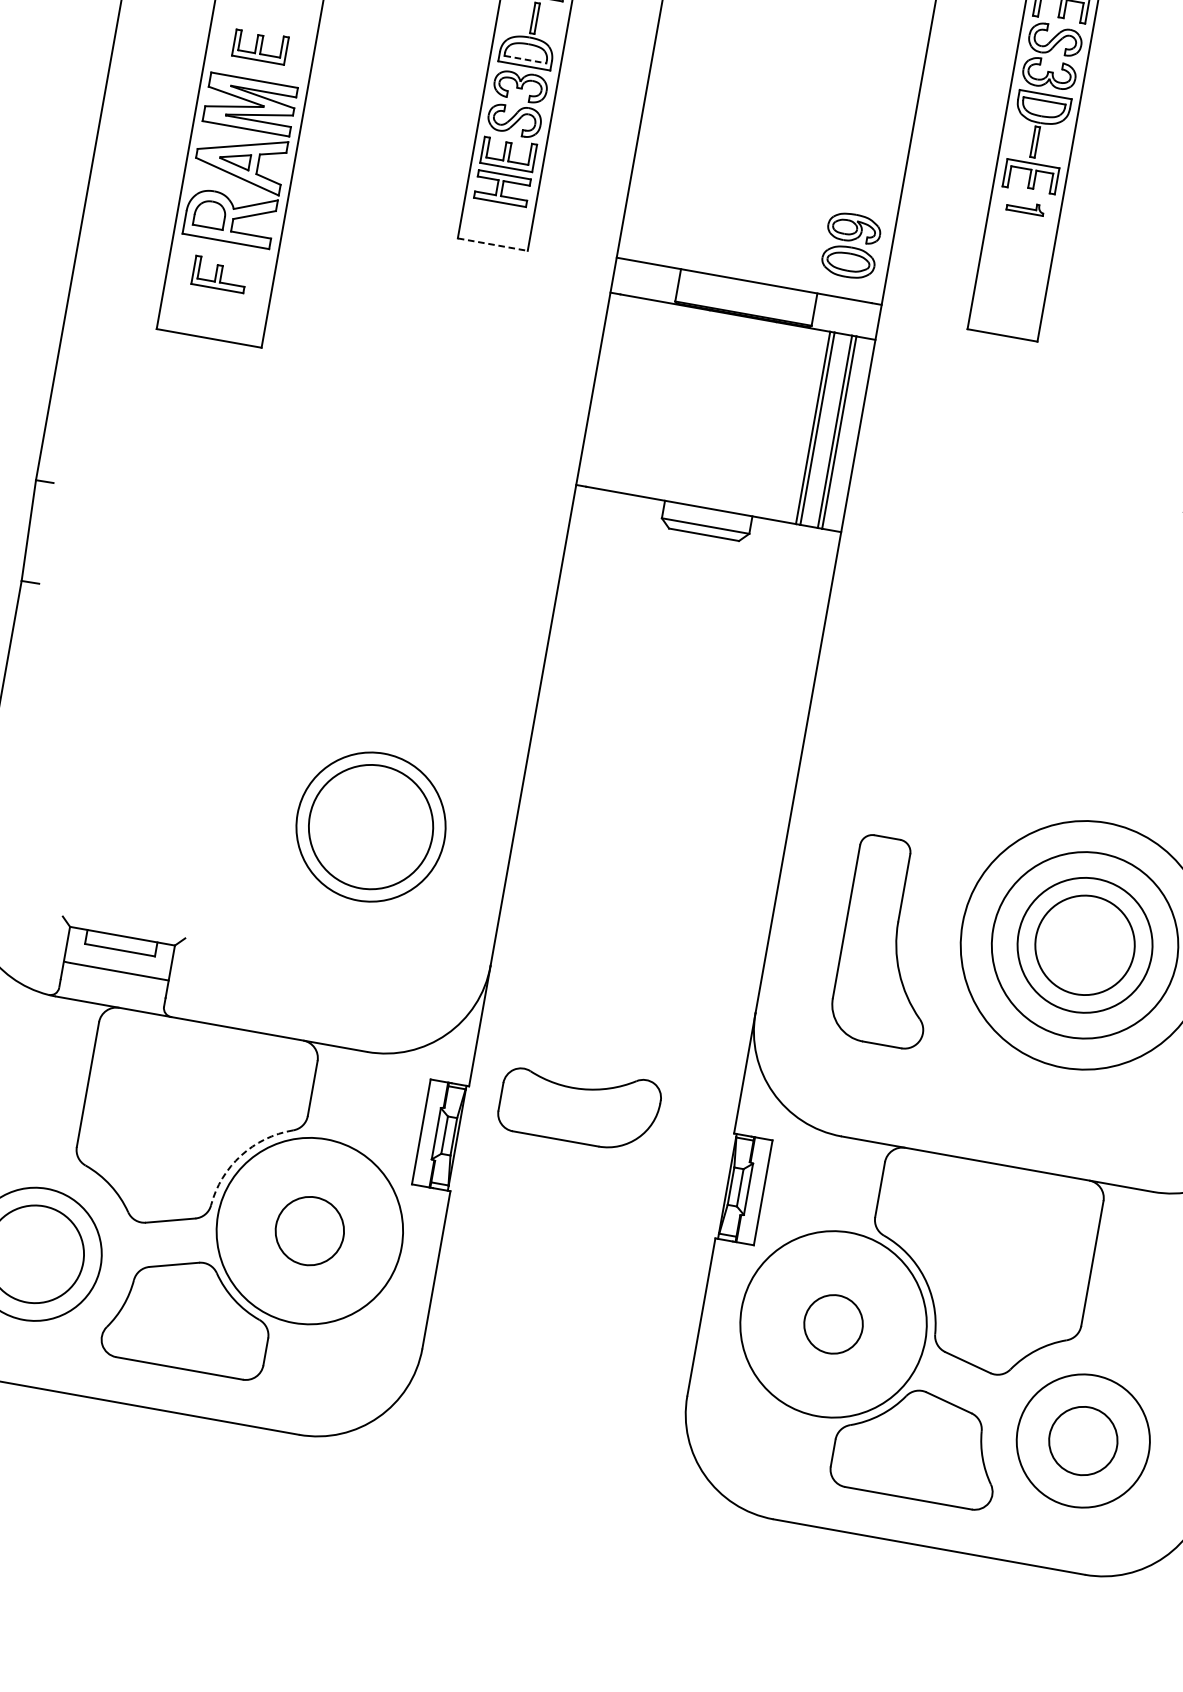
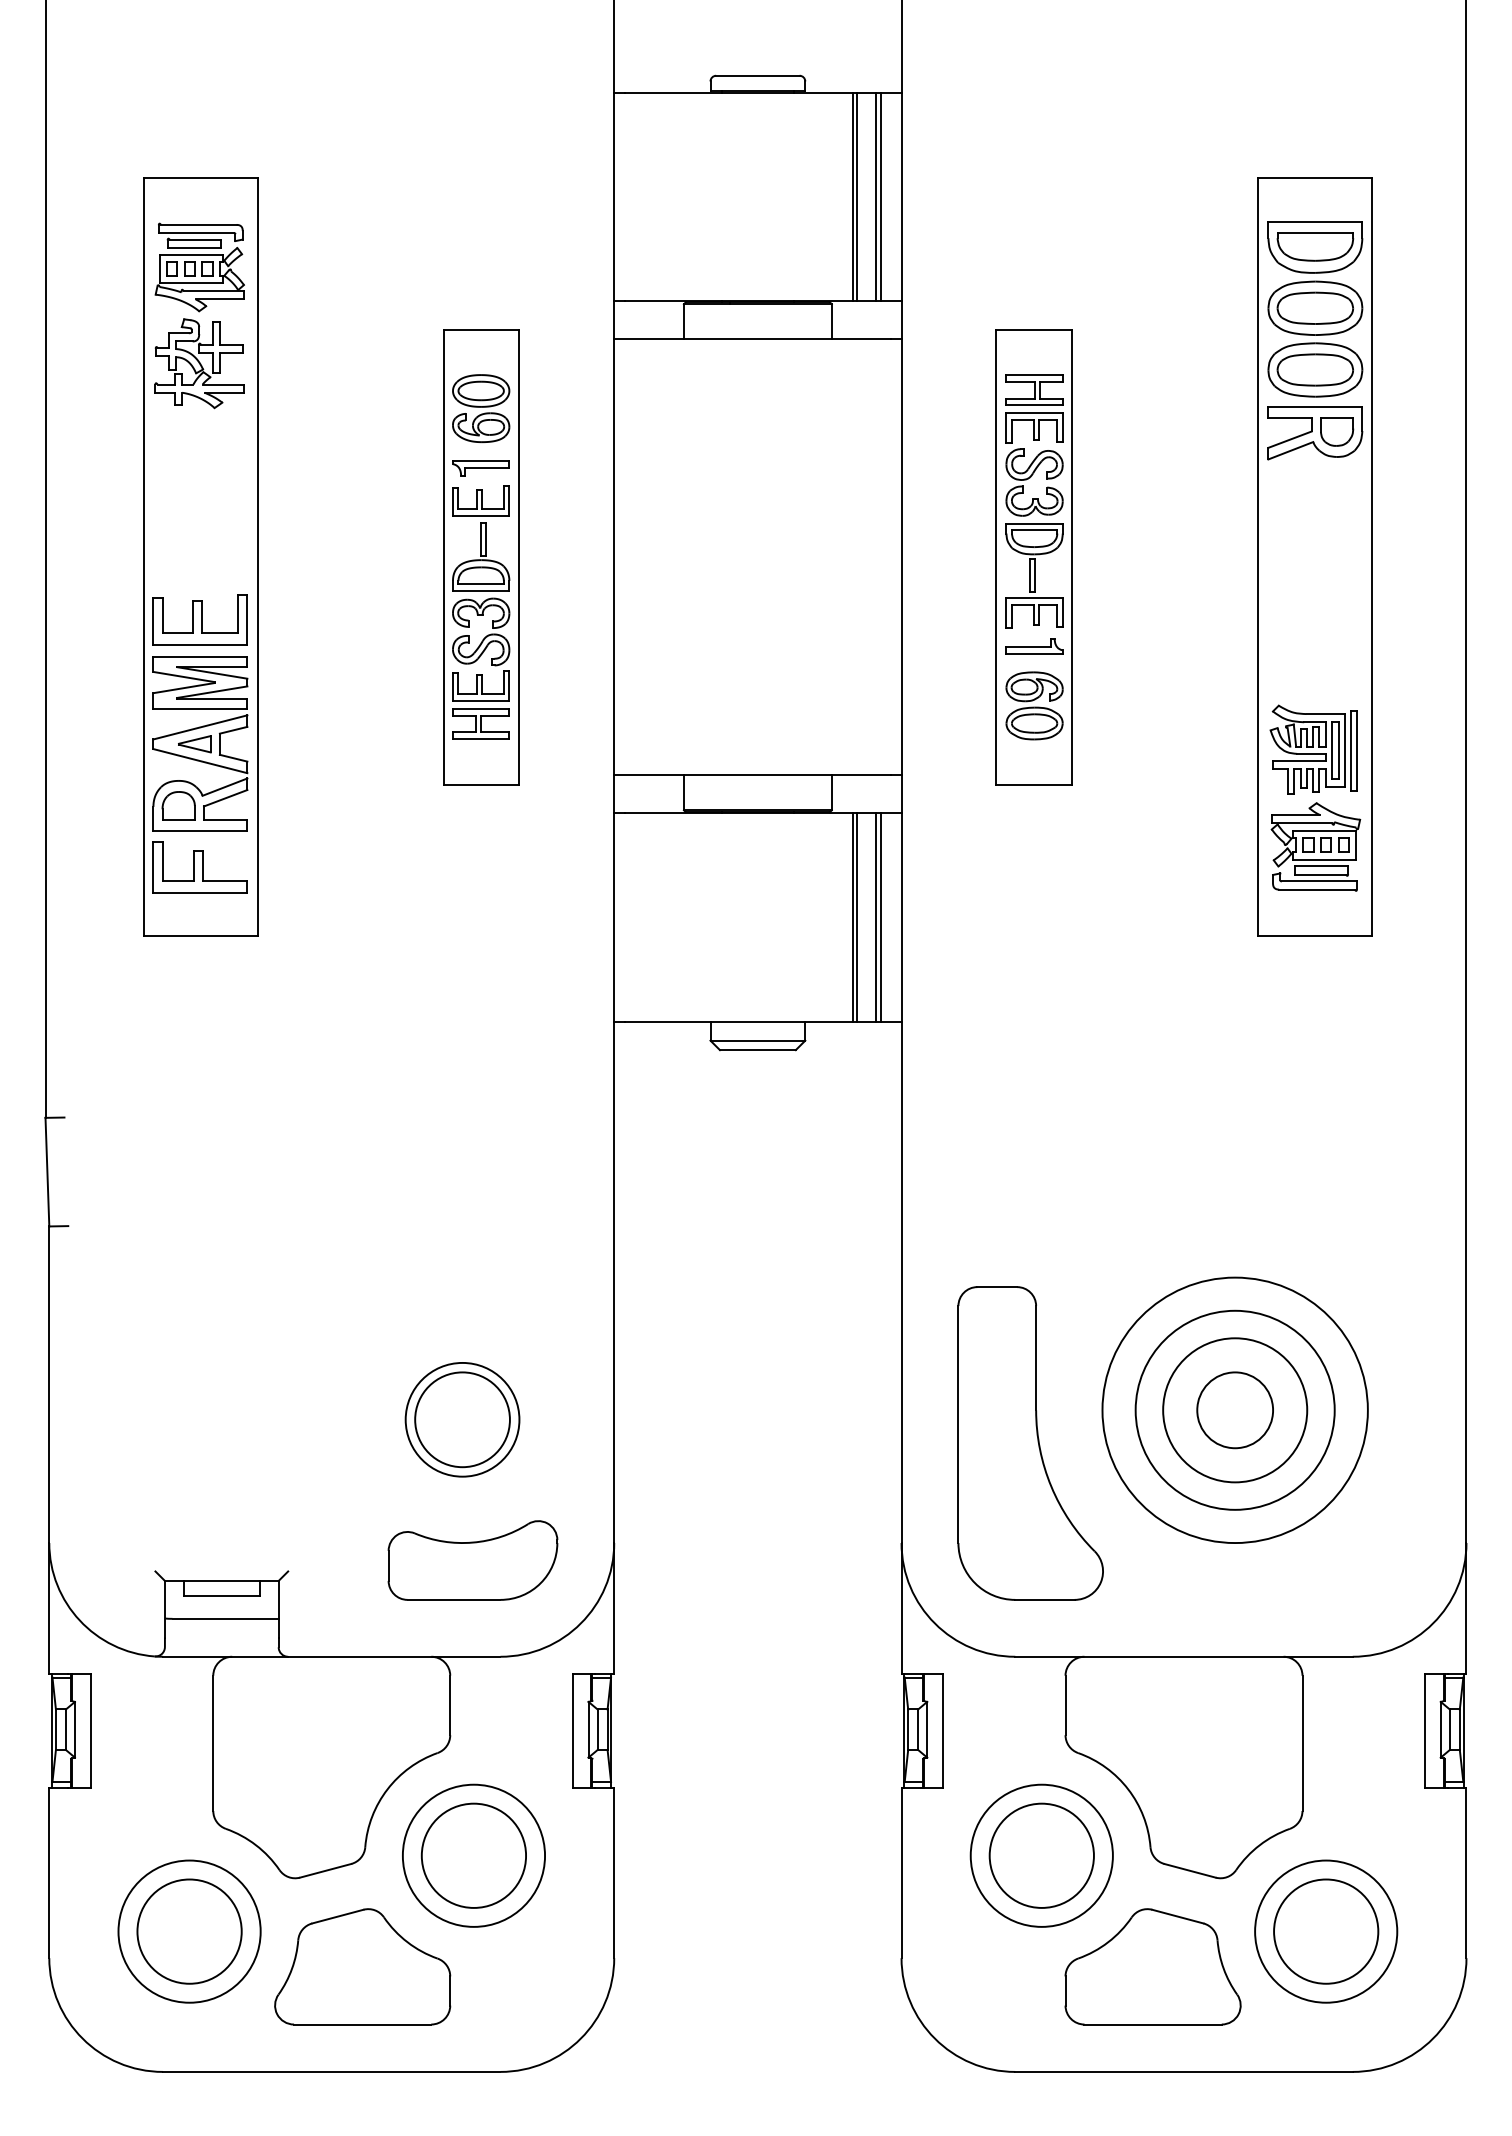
part: (259, 45) -> (199, 619), size x1.67
line: (525, 59) -> (481, 584), dashed -> solid
part: (1025, 207) -> (1034, 646), size x1.43
line: (492, 244) -> (481, 784), dashed -> solid
part: (851, 245) -> (1034, 705), moved
part: (219, 274) -> (199, 867), size x1.67
part: (370, 826) -> (462, 1419), size x0.71
part: (890, 942) -> (1030, 1443), size x1.43
circle: (1085, 945) -> (1235, 1410), size x0.71
part: (579, 1105) -> (472, 1560), moved
arc: (241, 1155) -> (387, 1789), dashed -> solid
circle: (309, 1230) -> (473, 1855), size x0.71
circle: (309, 1230) -> (473, 1855), size x1.43
circle: (833, 1324) -> (1041, 1855), size x0.71
circle: (833, 1324) -> (1041, 1855), size x1.67
circle: (1083, 1440) -> (1326, 1931), size x1.43

